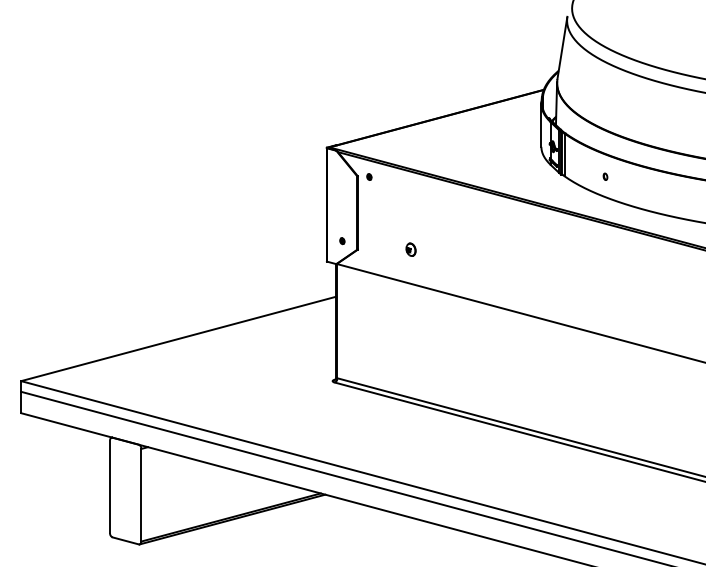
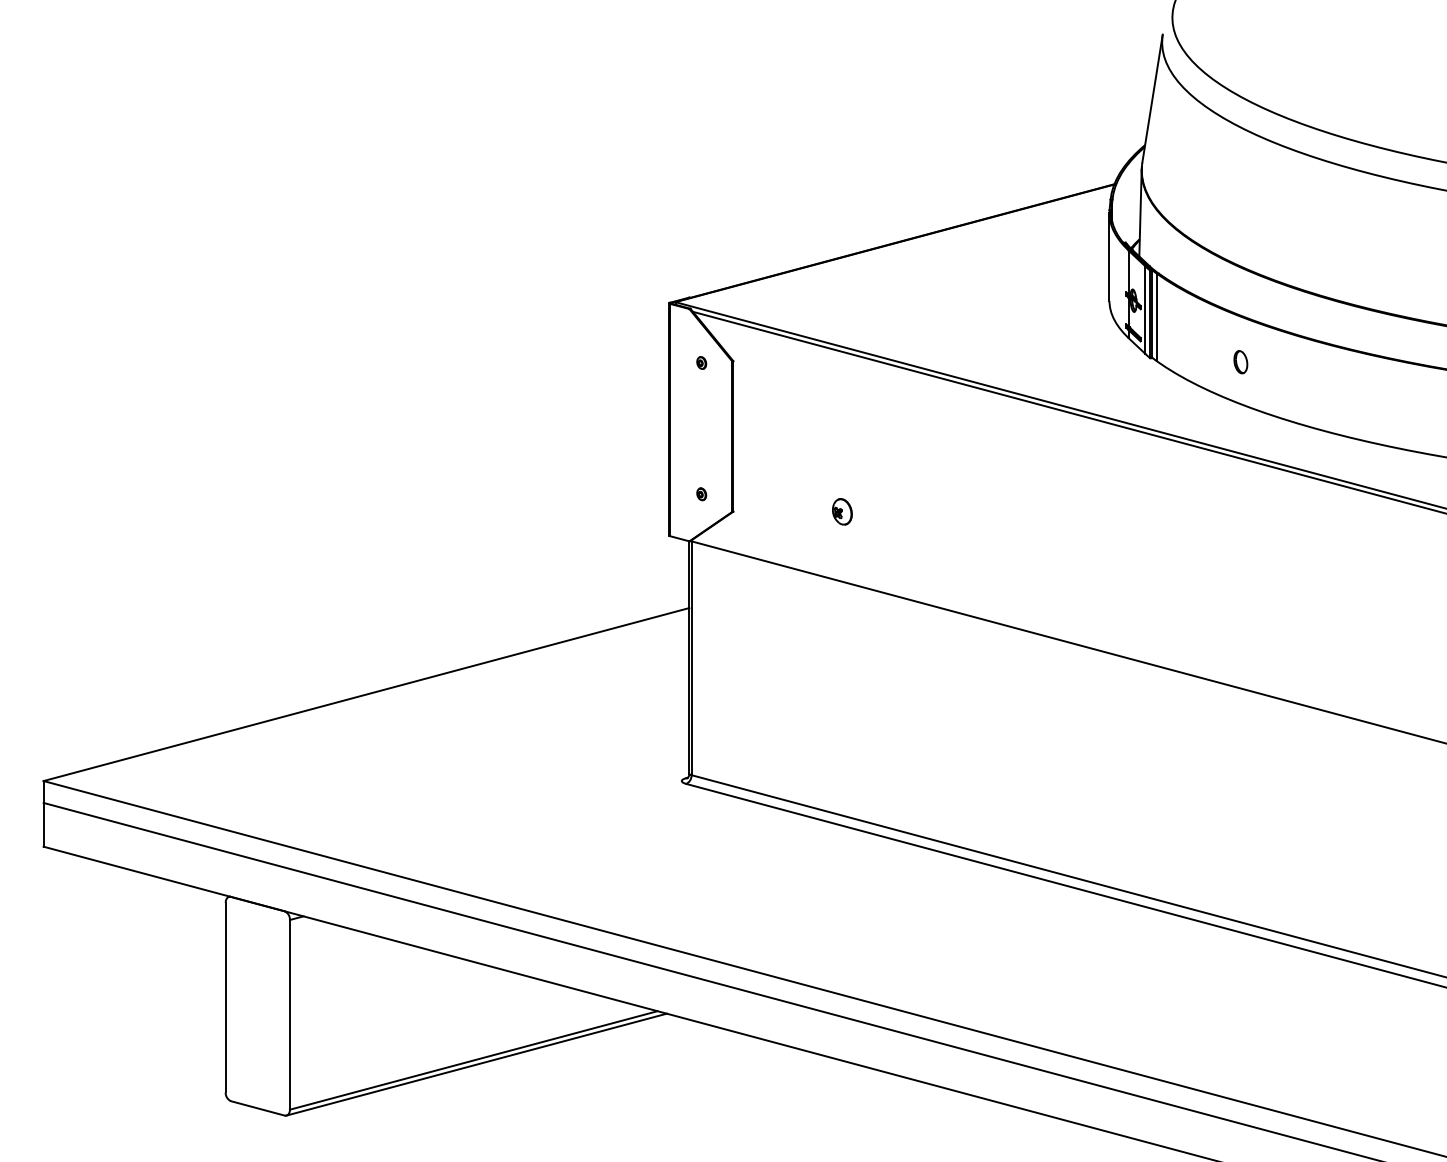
part: (369, 176) -> (701, 361), moved
part: (605, 176) -> (1240, 361), size x1.67

